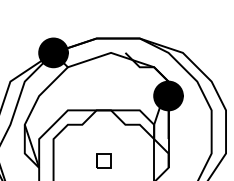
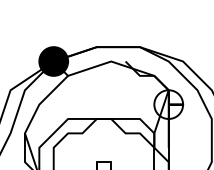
fill: (168, 95) -> (168, 104), removed

